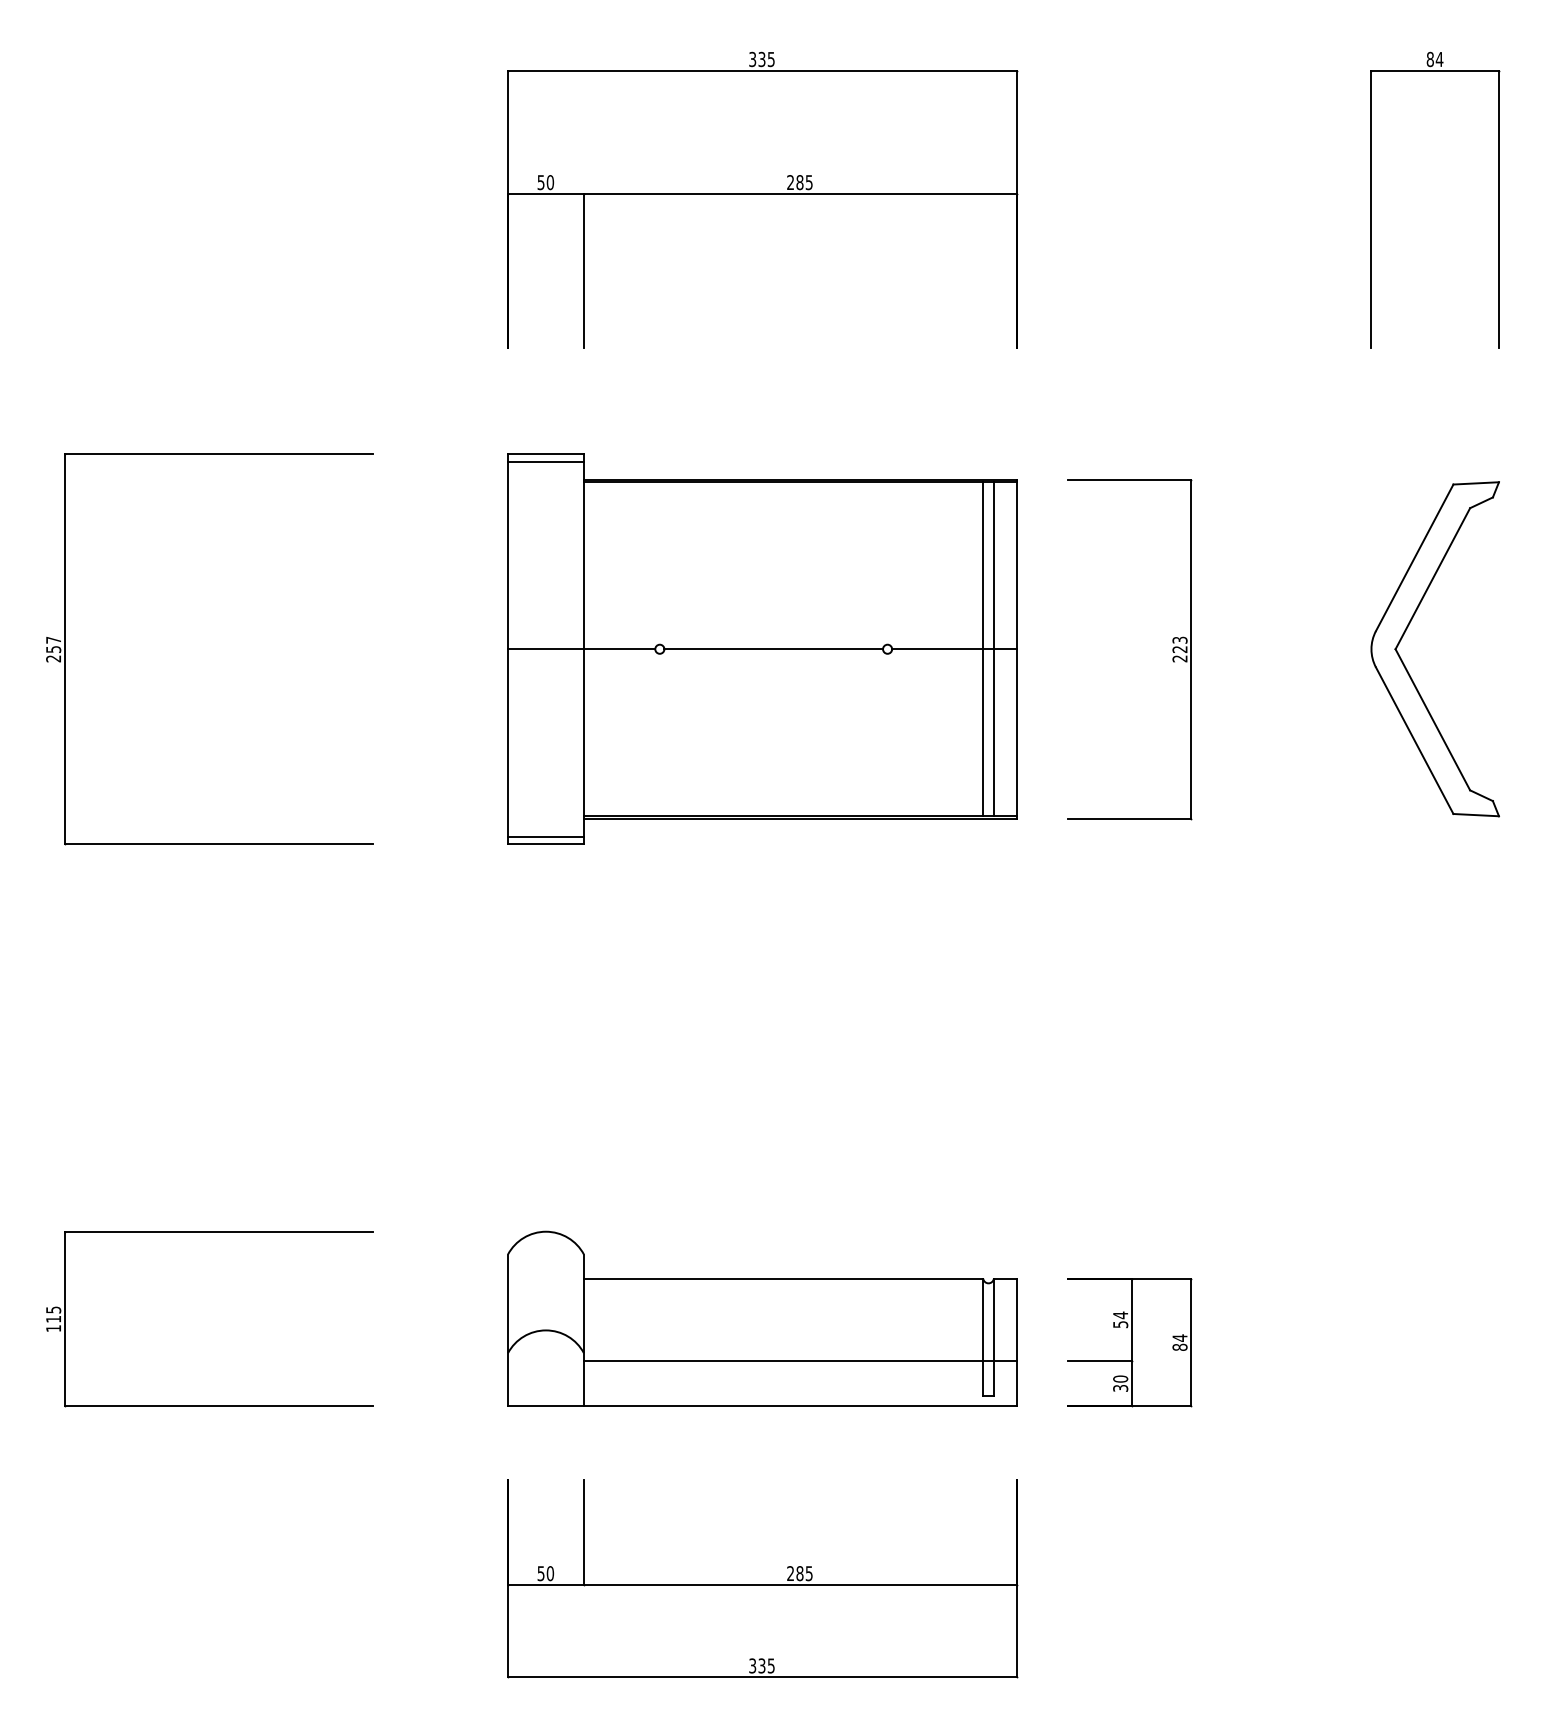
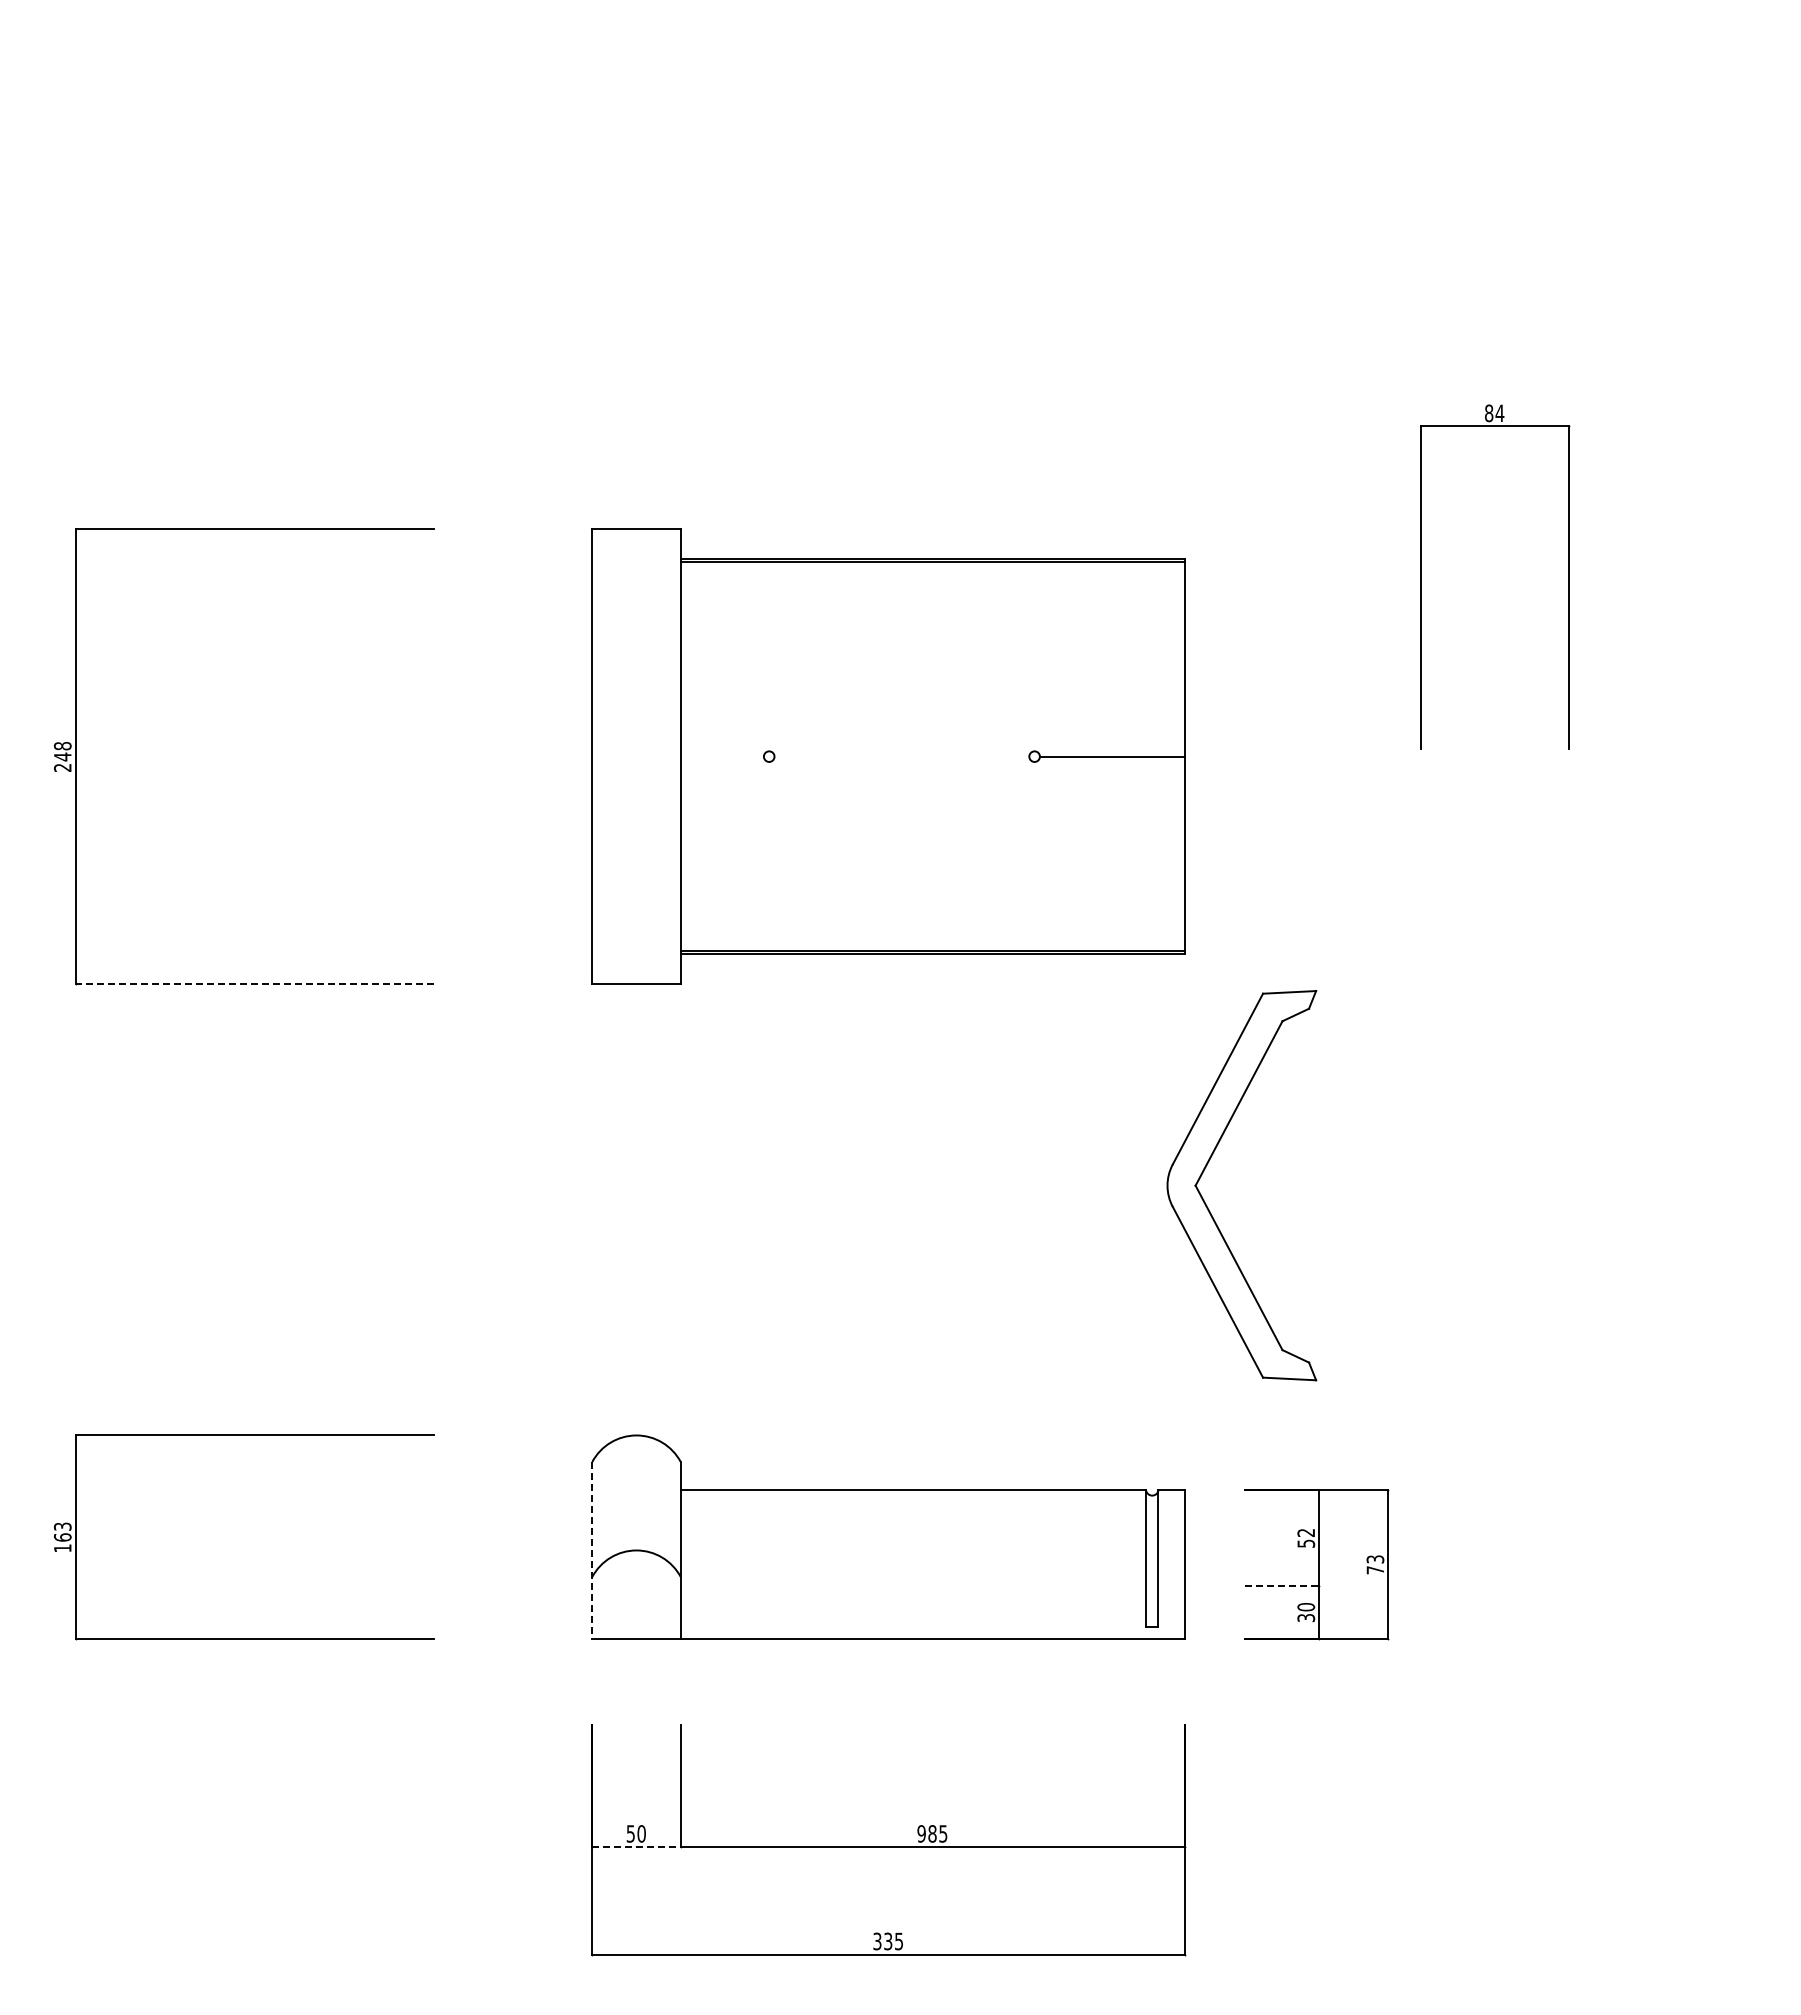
part: (762, 199) -> (888, 232), removed
part: (1498, 199) -> (1568, 576), moved
line: (545, 462) -> (636, 538), removed
part: (1404, 633) -> (1206, 1167), moved
text: (53, 644) -> (62, 751), 257 -> 248
line: (581, 649) -> (677, 756), removed
line: (773, 649) -> (901, 756), removed
line: (983, 649) -> (1146, 756), removed
line: (993, 649) -> (1158, 756), removed
part: (1172, 649) -> (1366, 756), removed
line: (545, 837) -> (636, 975), removed
line: (218, 844) -> (254, 984), solid -> dashed
text: (53, 1314) -> (62, 1531), 115 -> 163
text: (1120, 1315) -> (1305, 1532), 54 -> 52
line: (508, 1330) -> (592, 1550), solid -> dashed
text: (1180, 1342) -> (1375, 1564), 84 -> 73
line: (799, 1360) -> (932, 1585), removed
line: (1100, 1360) -> (1282, 1585), solid -> dashed
text: (790, 1573) -> (921, 1833), 285 -> 985
line: (546, 1584) -> (637, 1846), solid -> dashed

